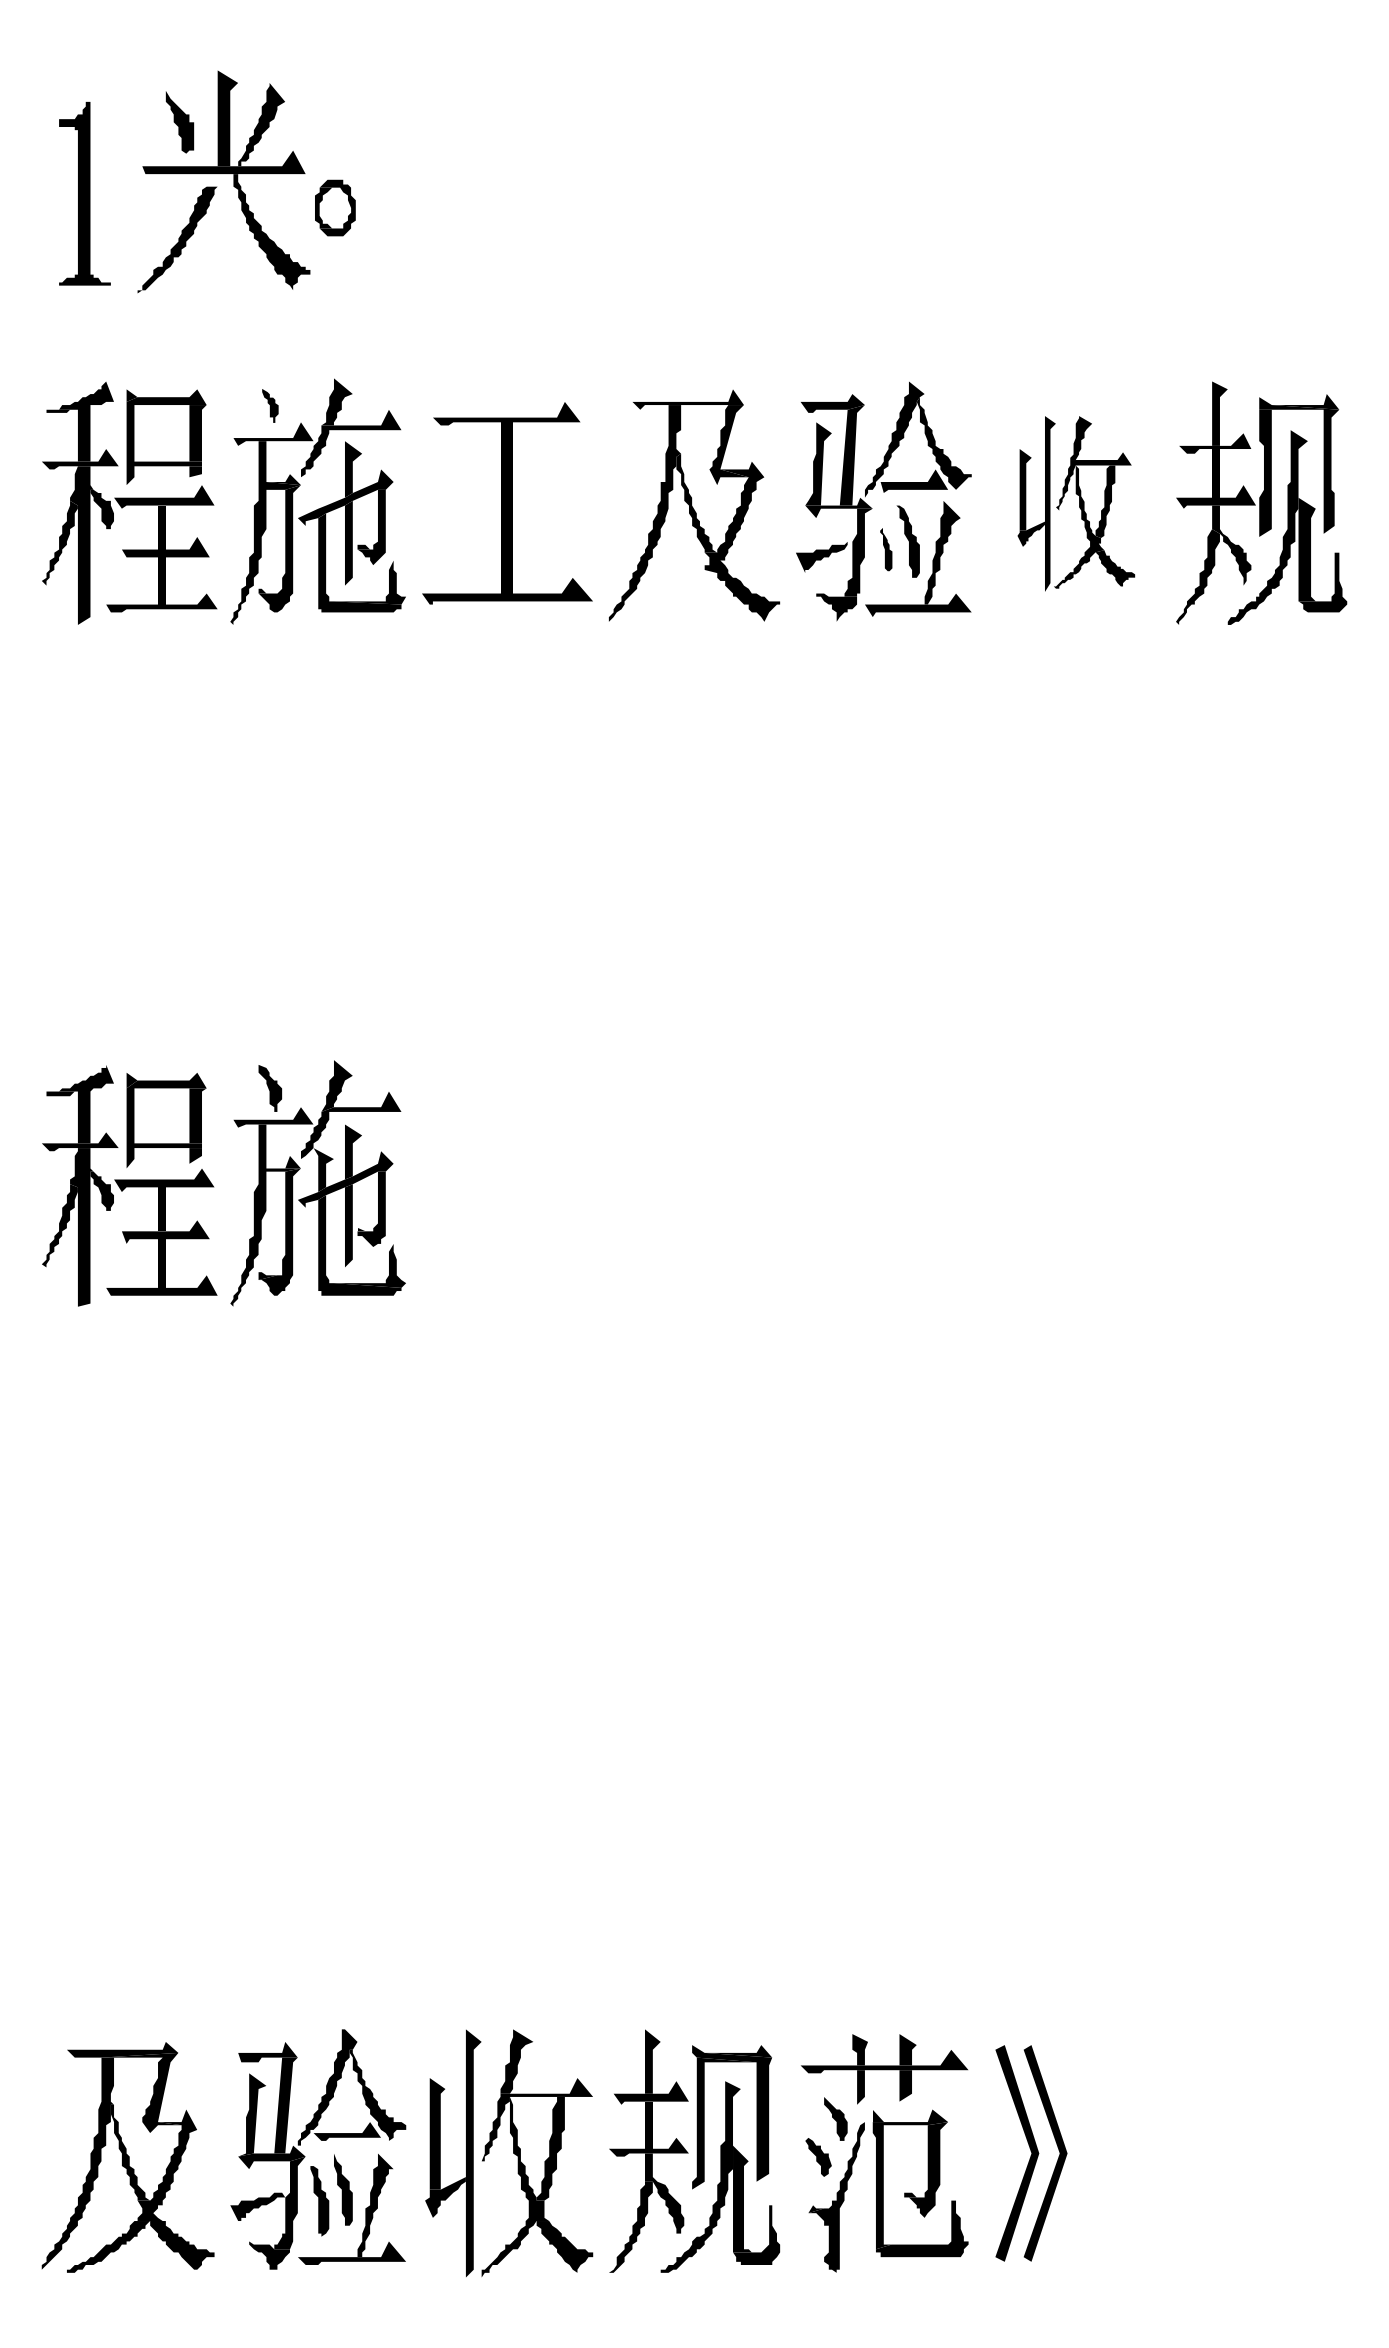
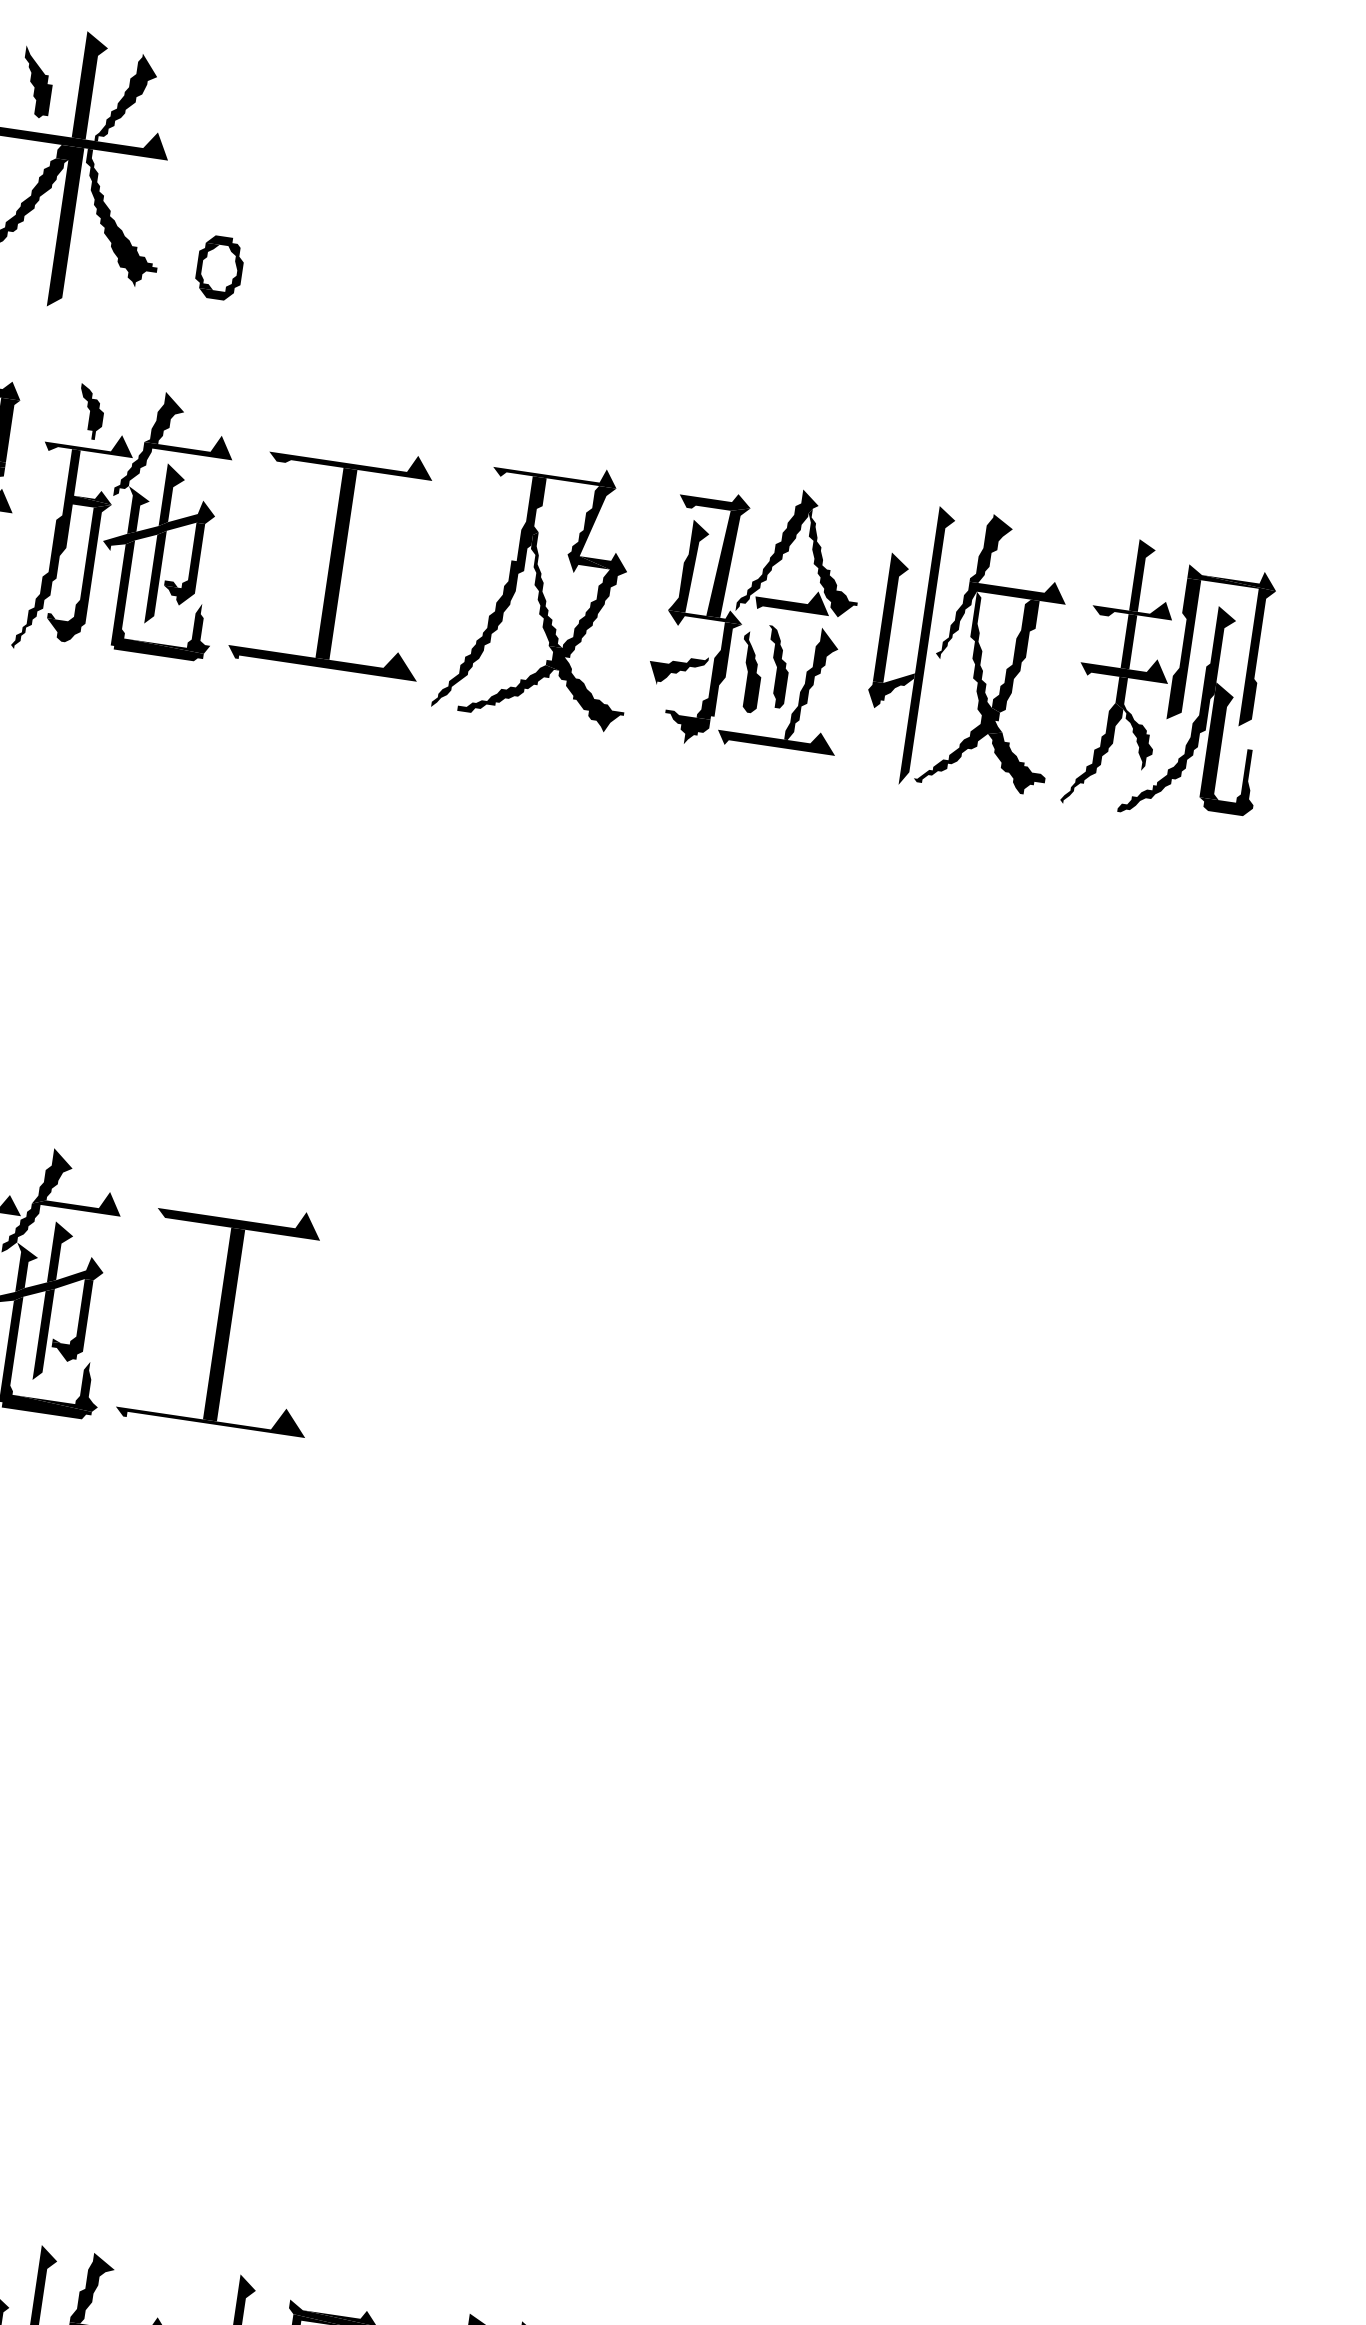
part: (335, 207) -> (220, 267), moved
fill: (218, 246) -> (59, 226), added
part: (270, 405) -> (91, 411), size x1.43
fill: (323, 487) -> (136, 511), added
part: (1076, 503) -> (969, 652), size x1.43
part: (886, 549) -> (750, 672), size x1.67
fill: (674, 596) -> (508, 689), added
part: (507, 1185) -> (226, 1315), added

